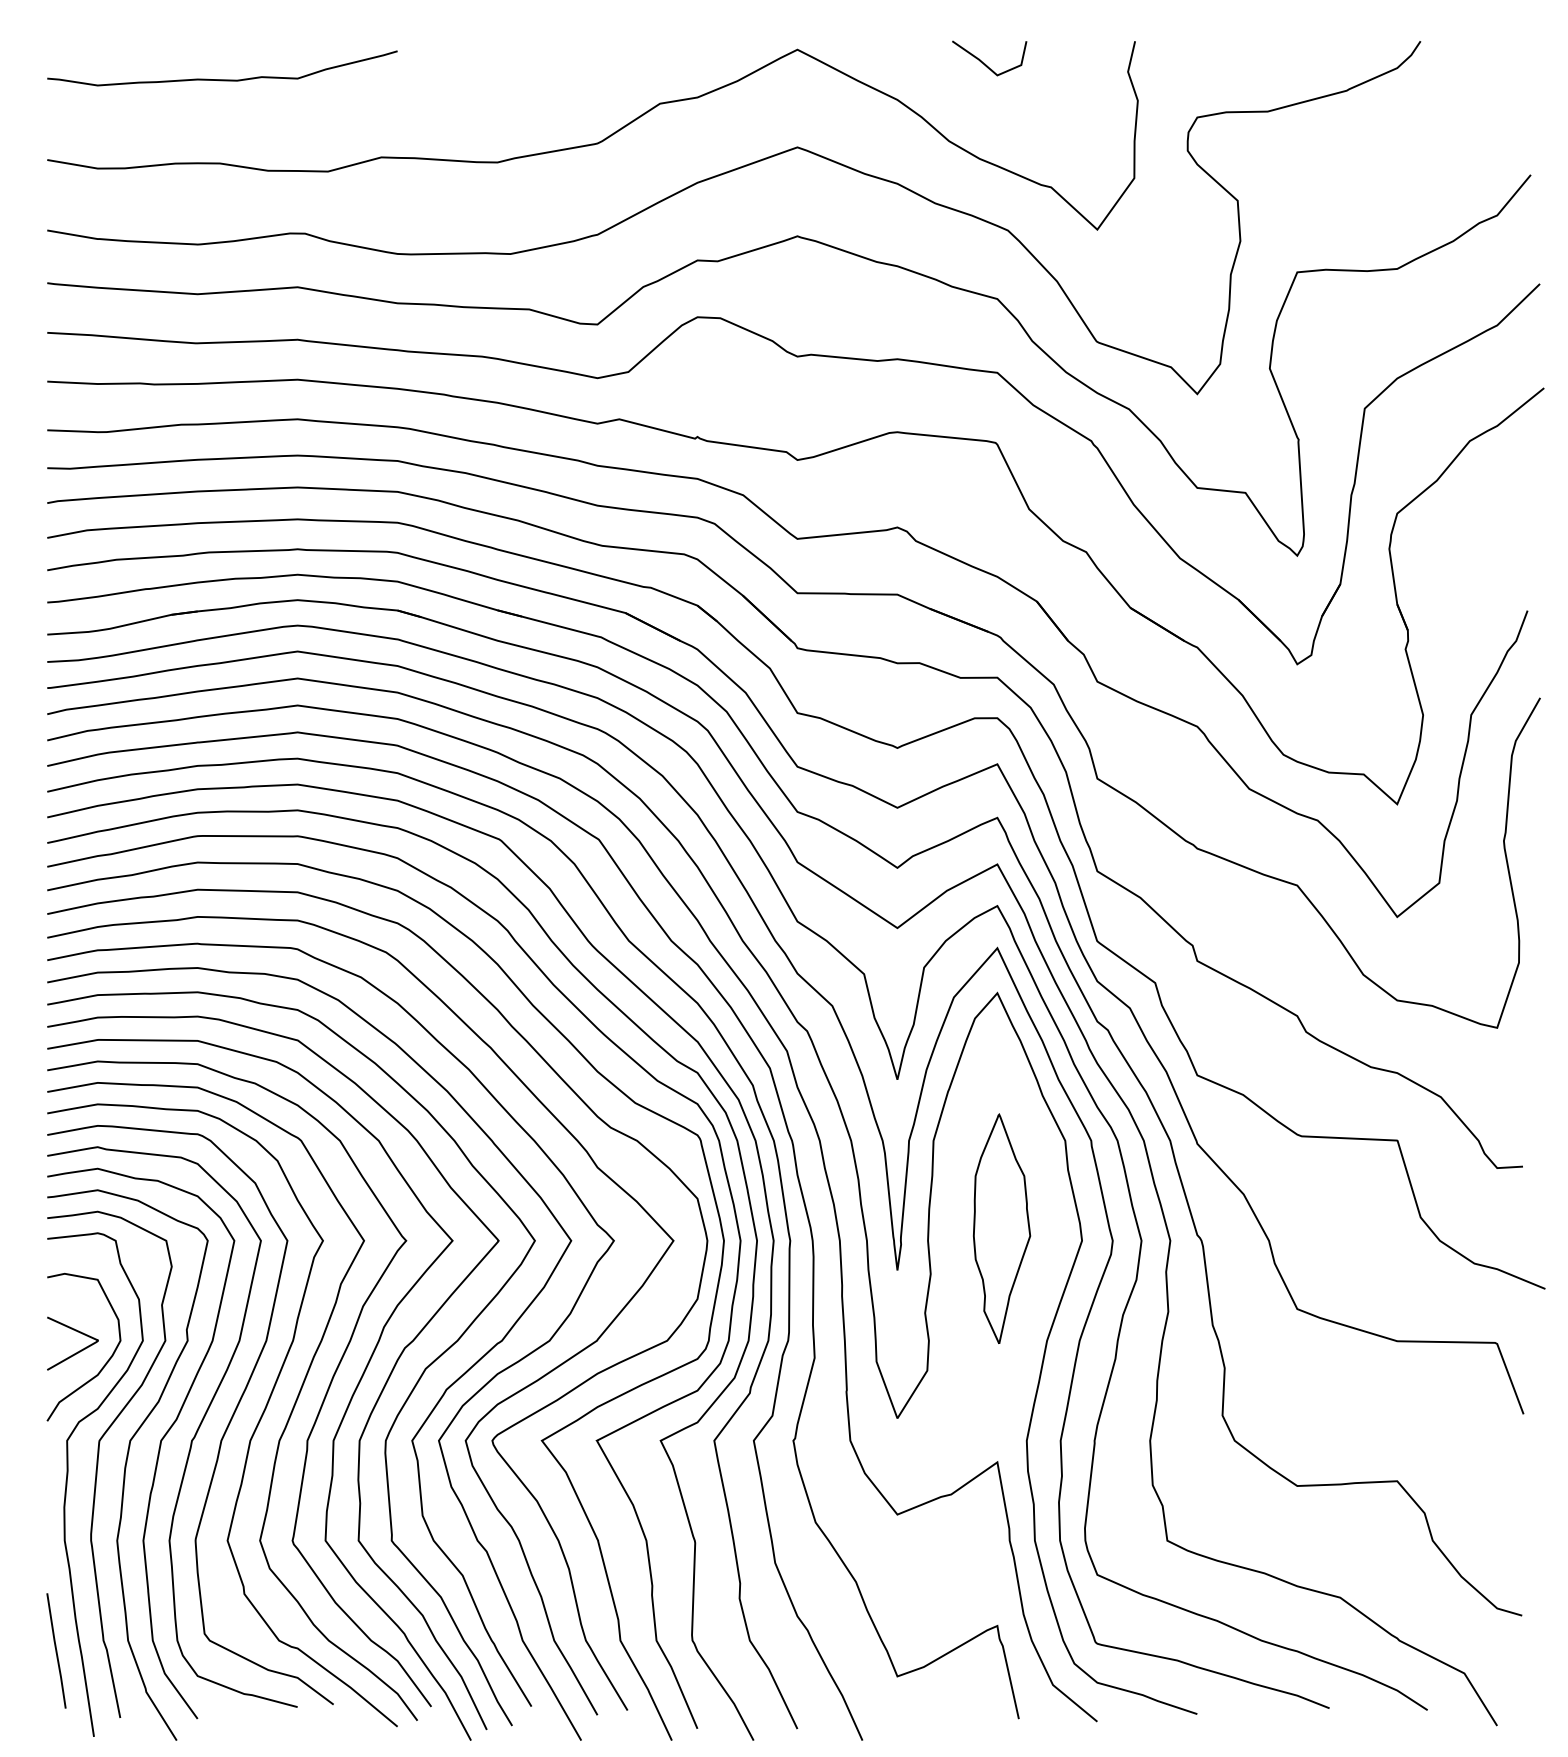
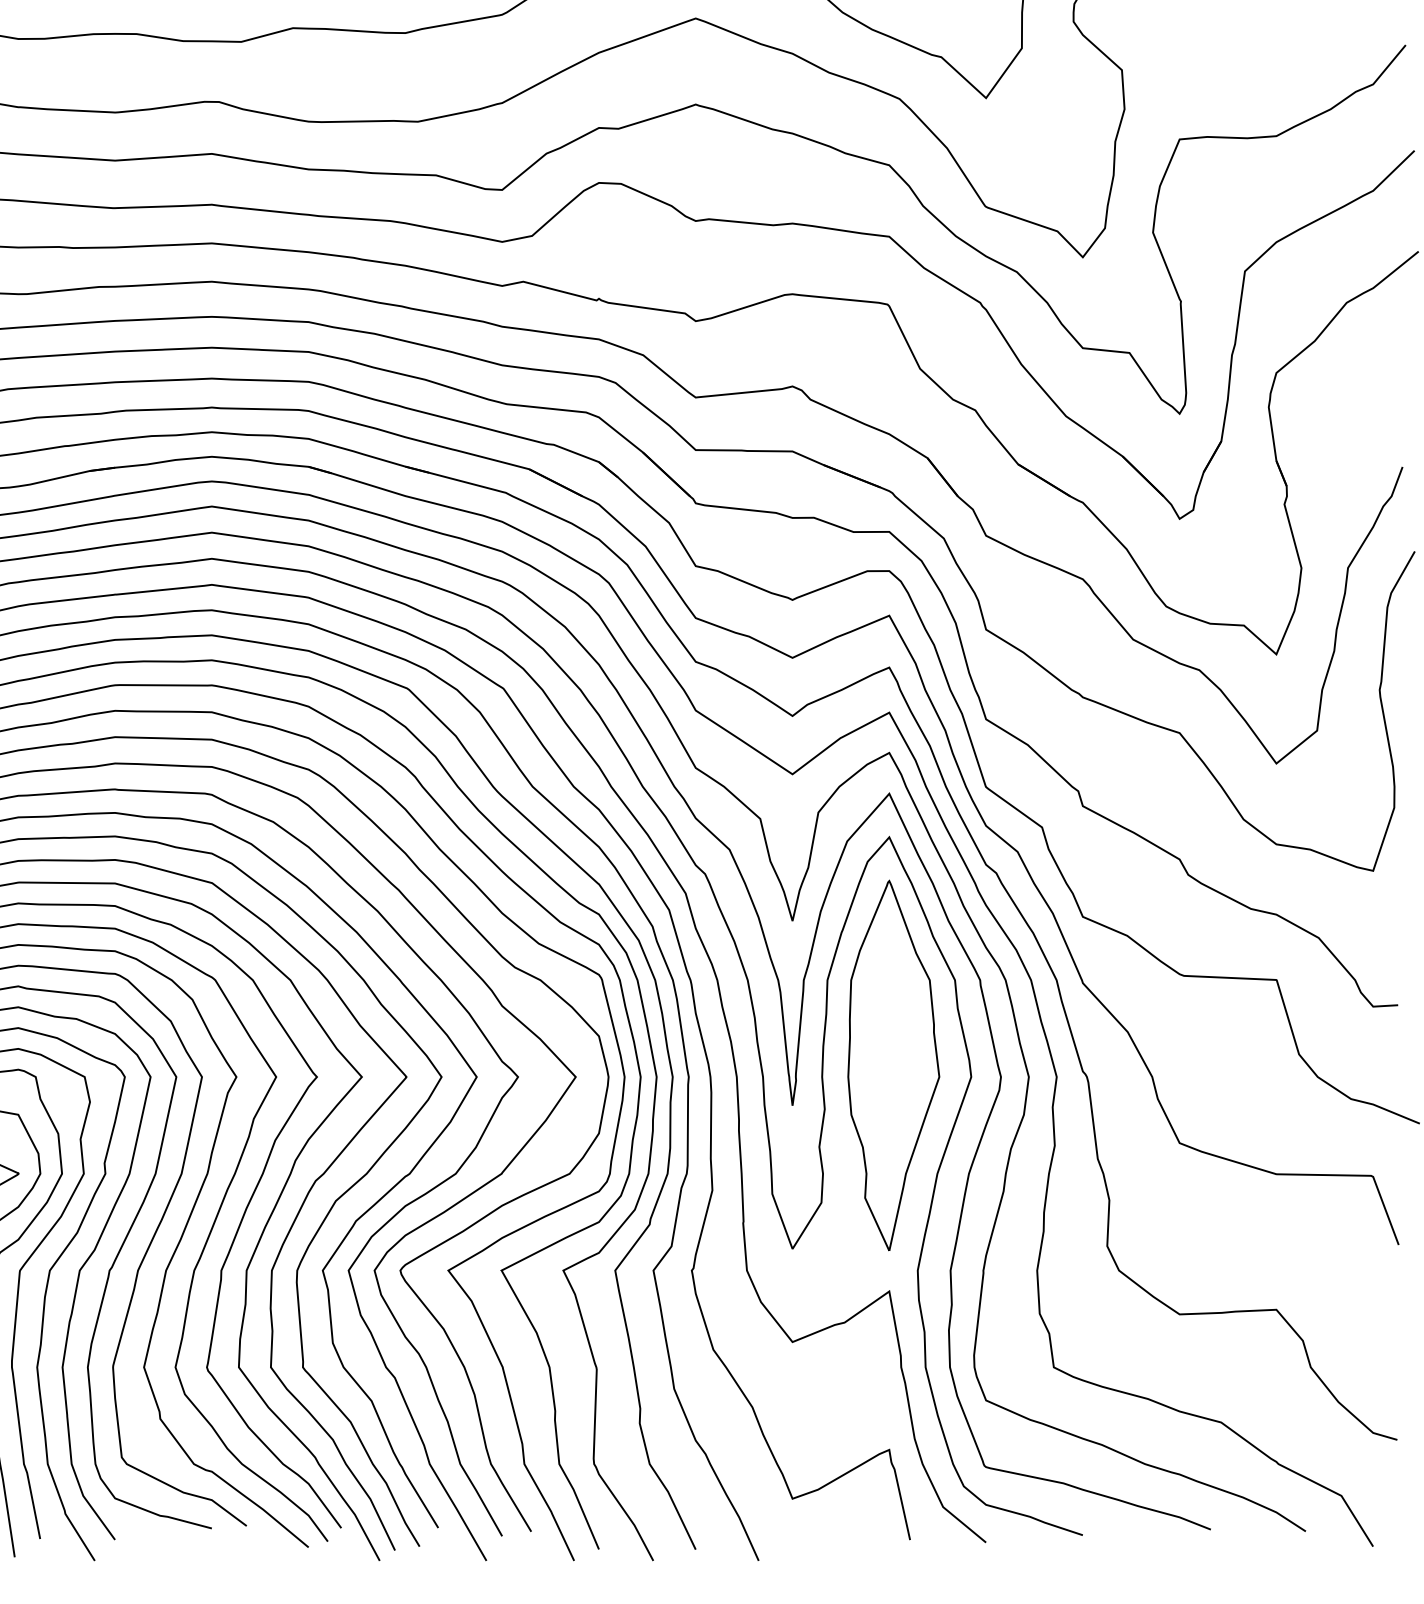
part: (1001, 1228) -> (893, 1065), size x1.67

